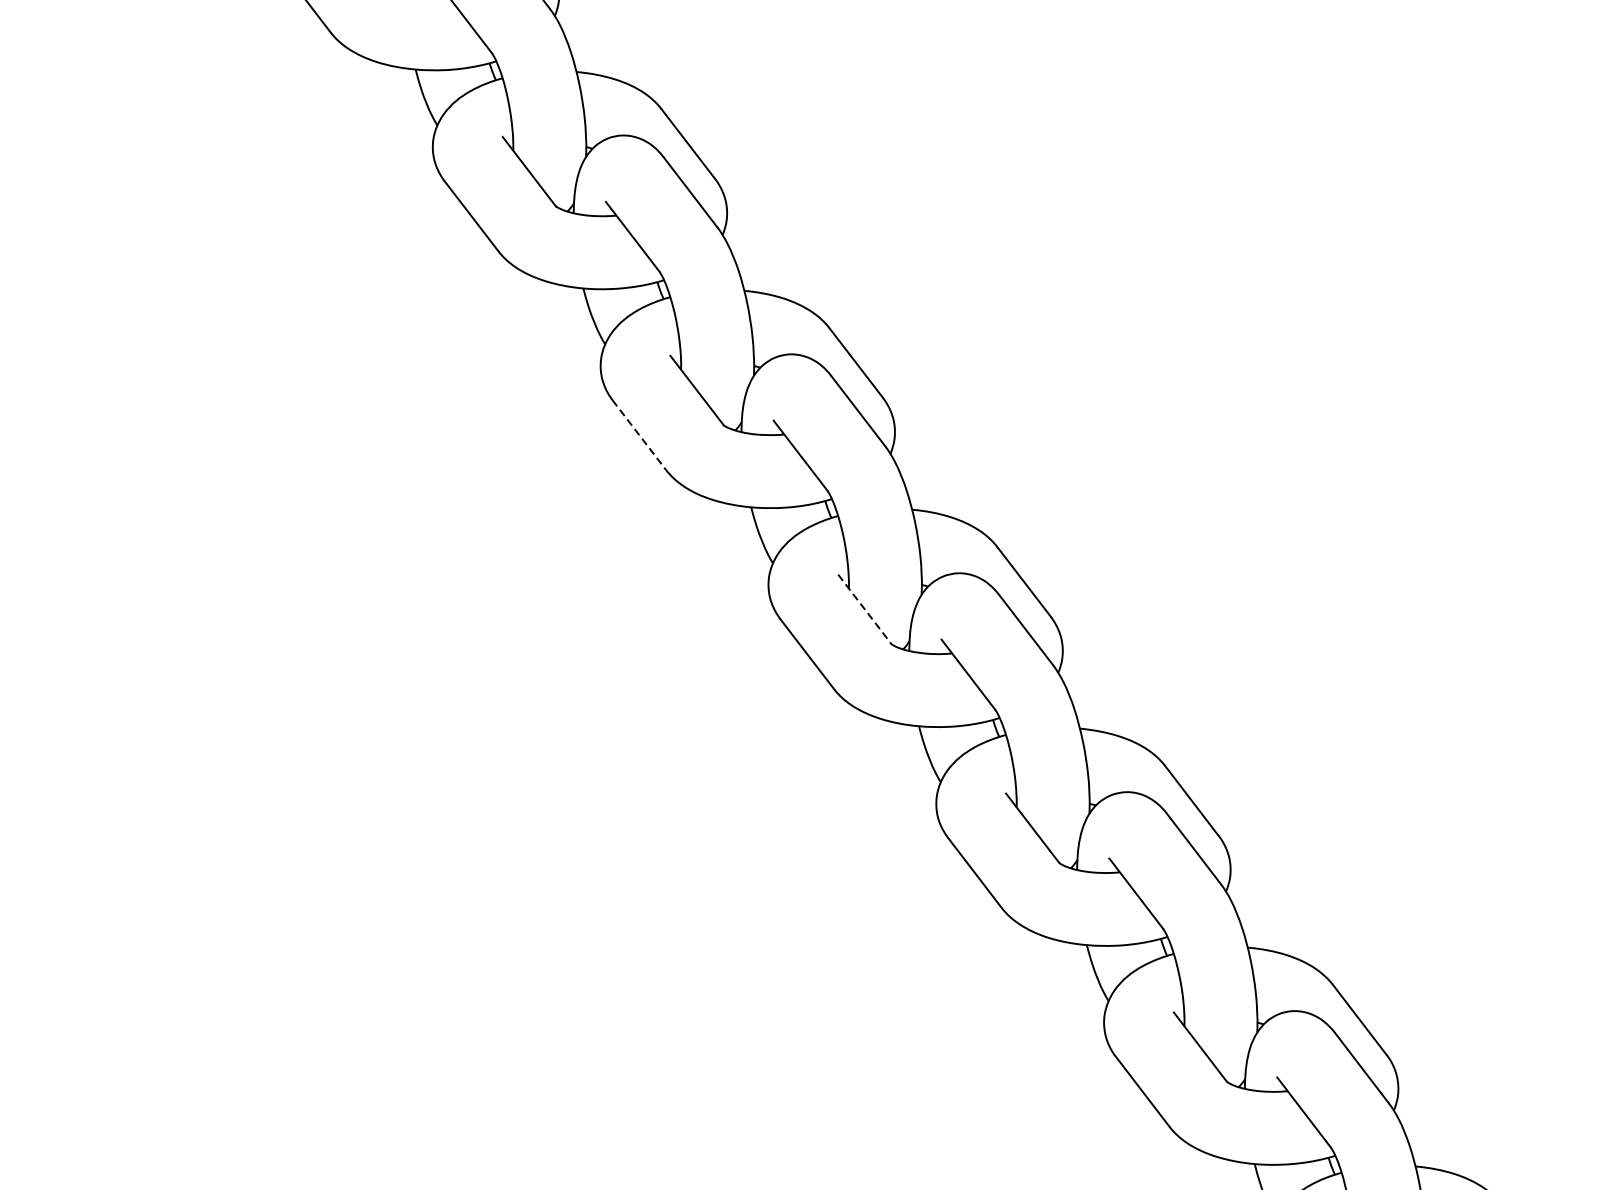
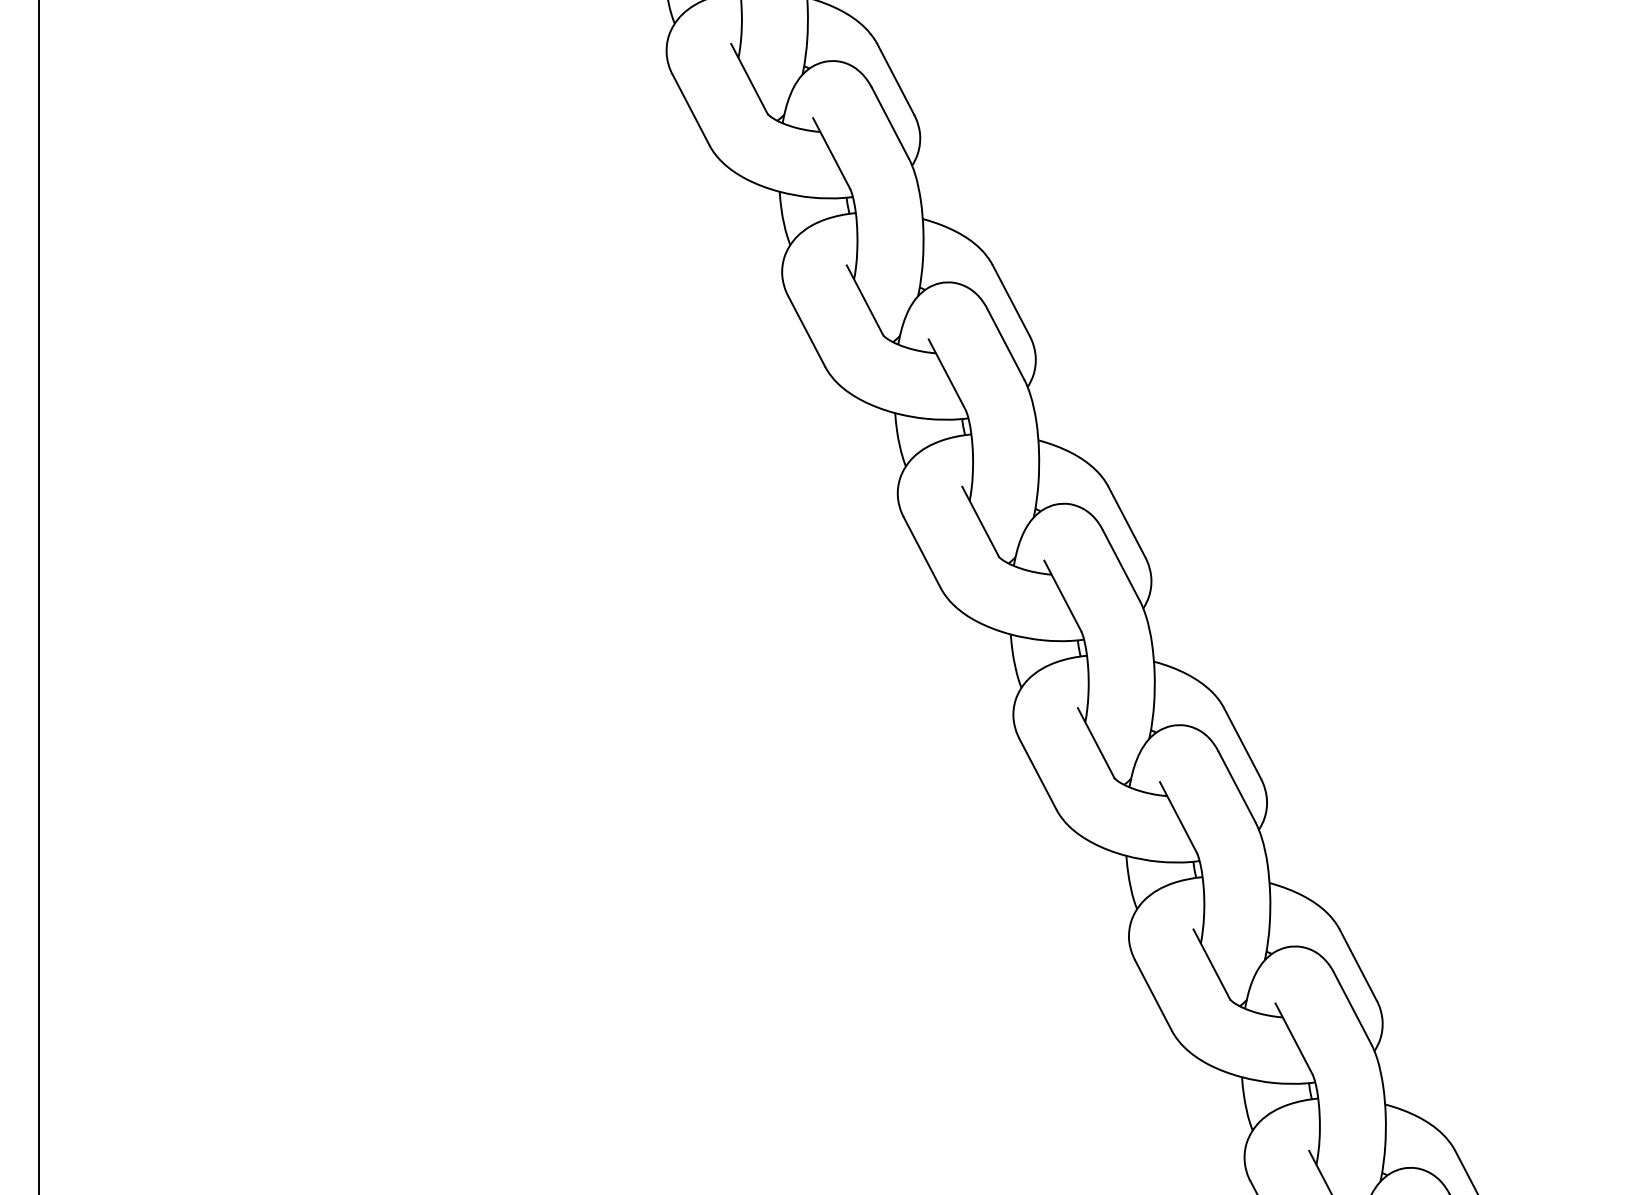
line: (639, 434) -> (922, 552), dashed -> solid
line: (865, 609) -> (1096, 743), dashed -> solid

